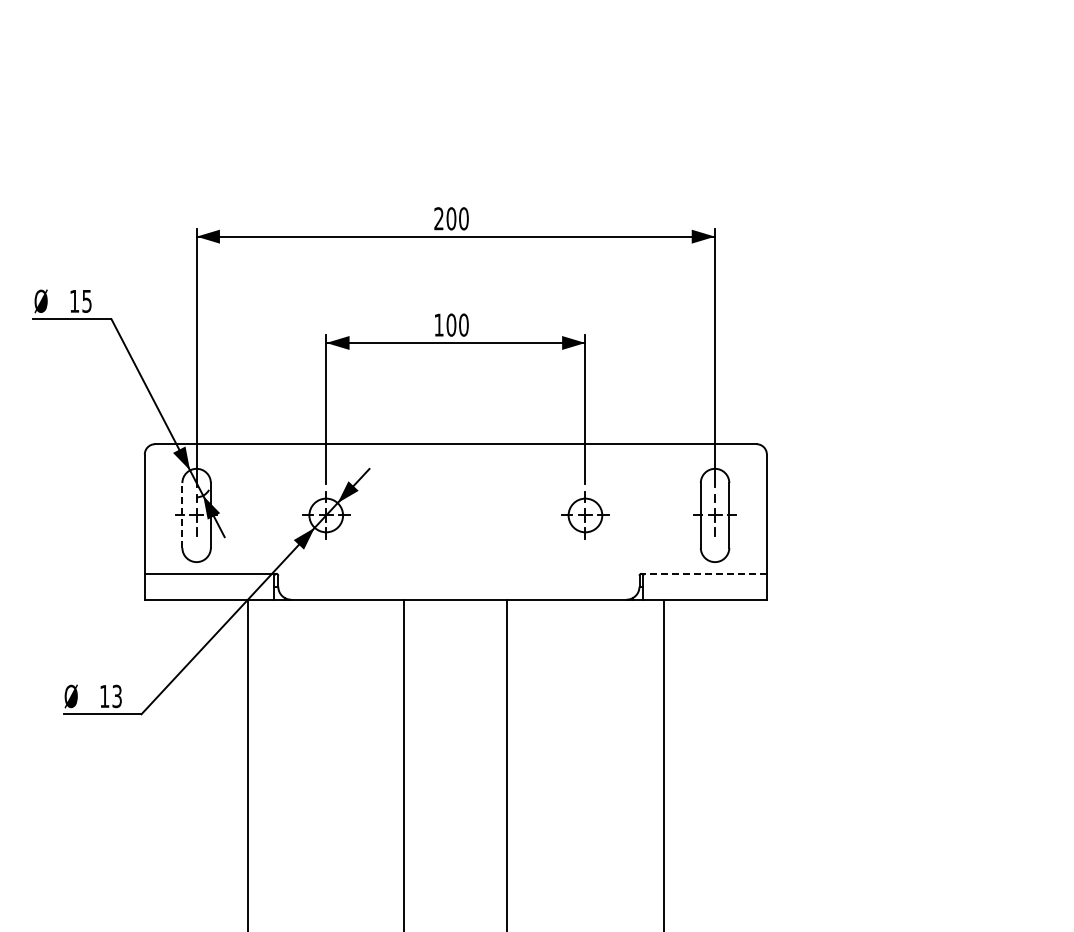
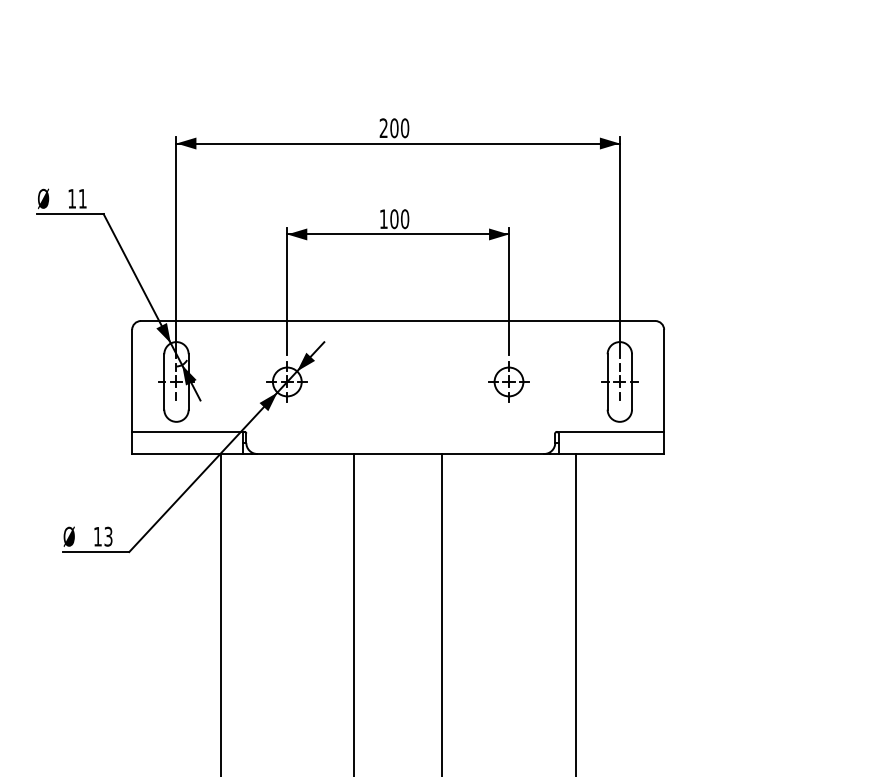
text: (86, 301) -> (82, 198), 15 -> 11
line: (182, 514) -> (164, 381), dashed -> solid
line: (704, 573) -> (610, 431), dashed -> solid

